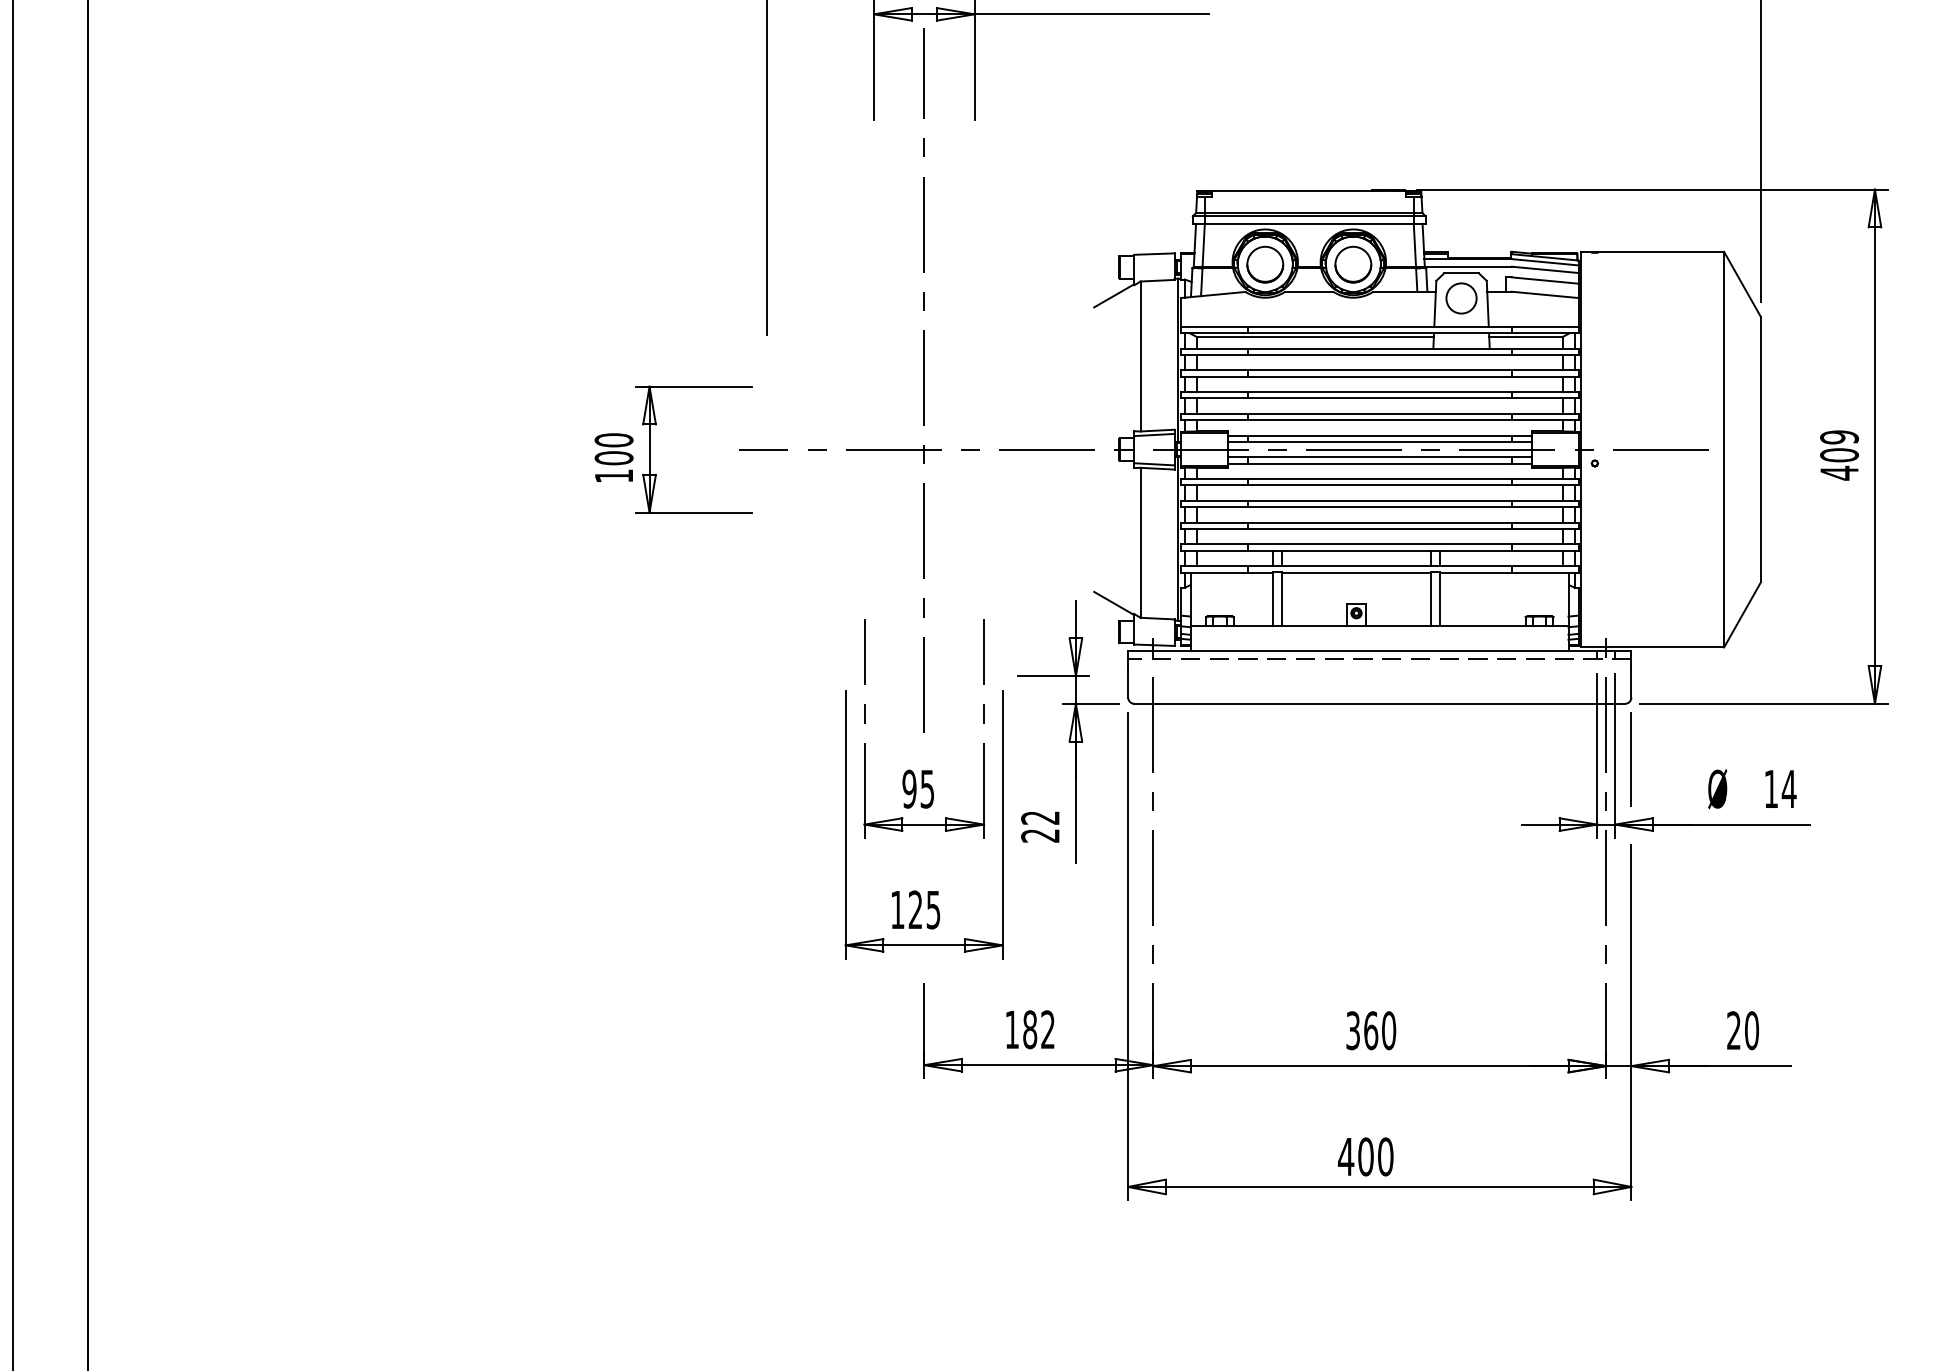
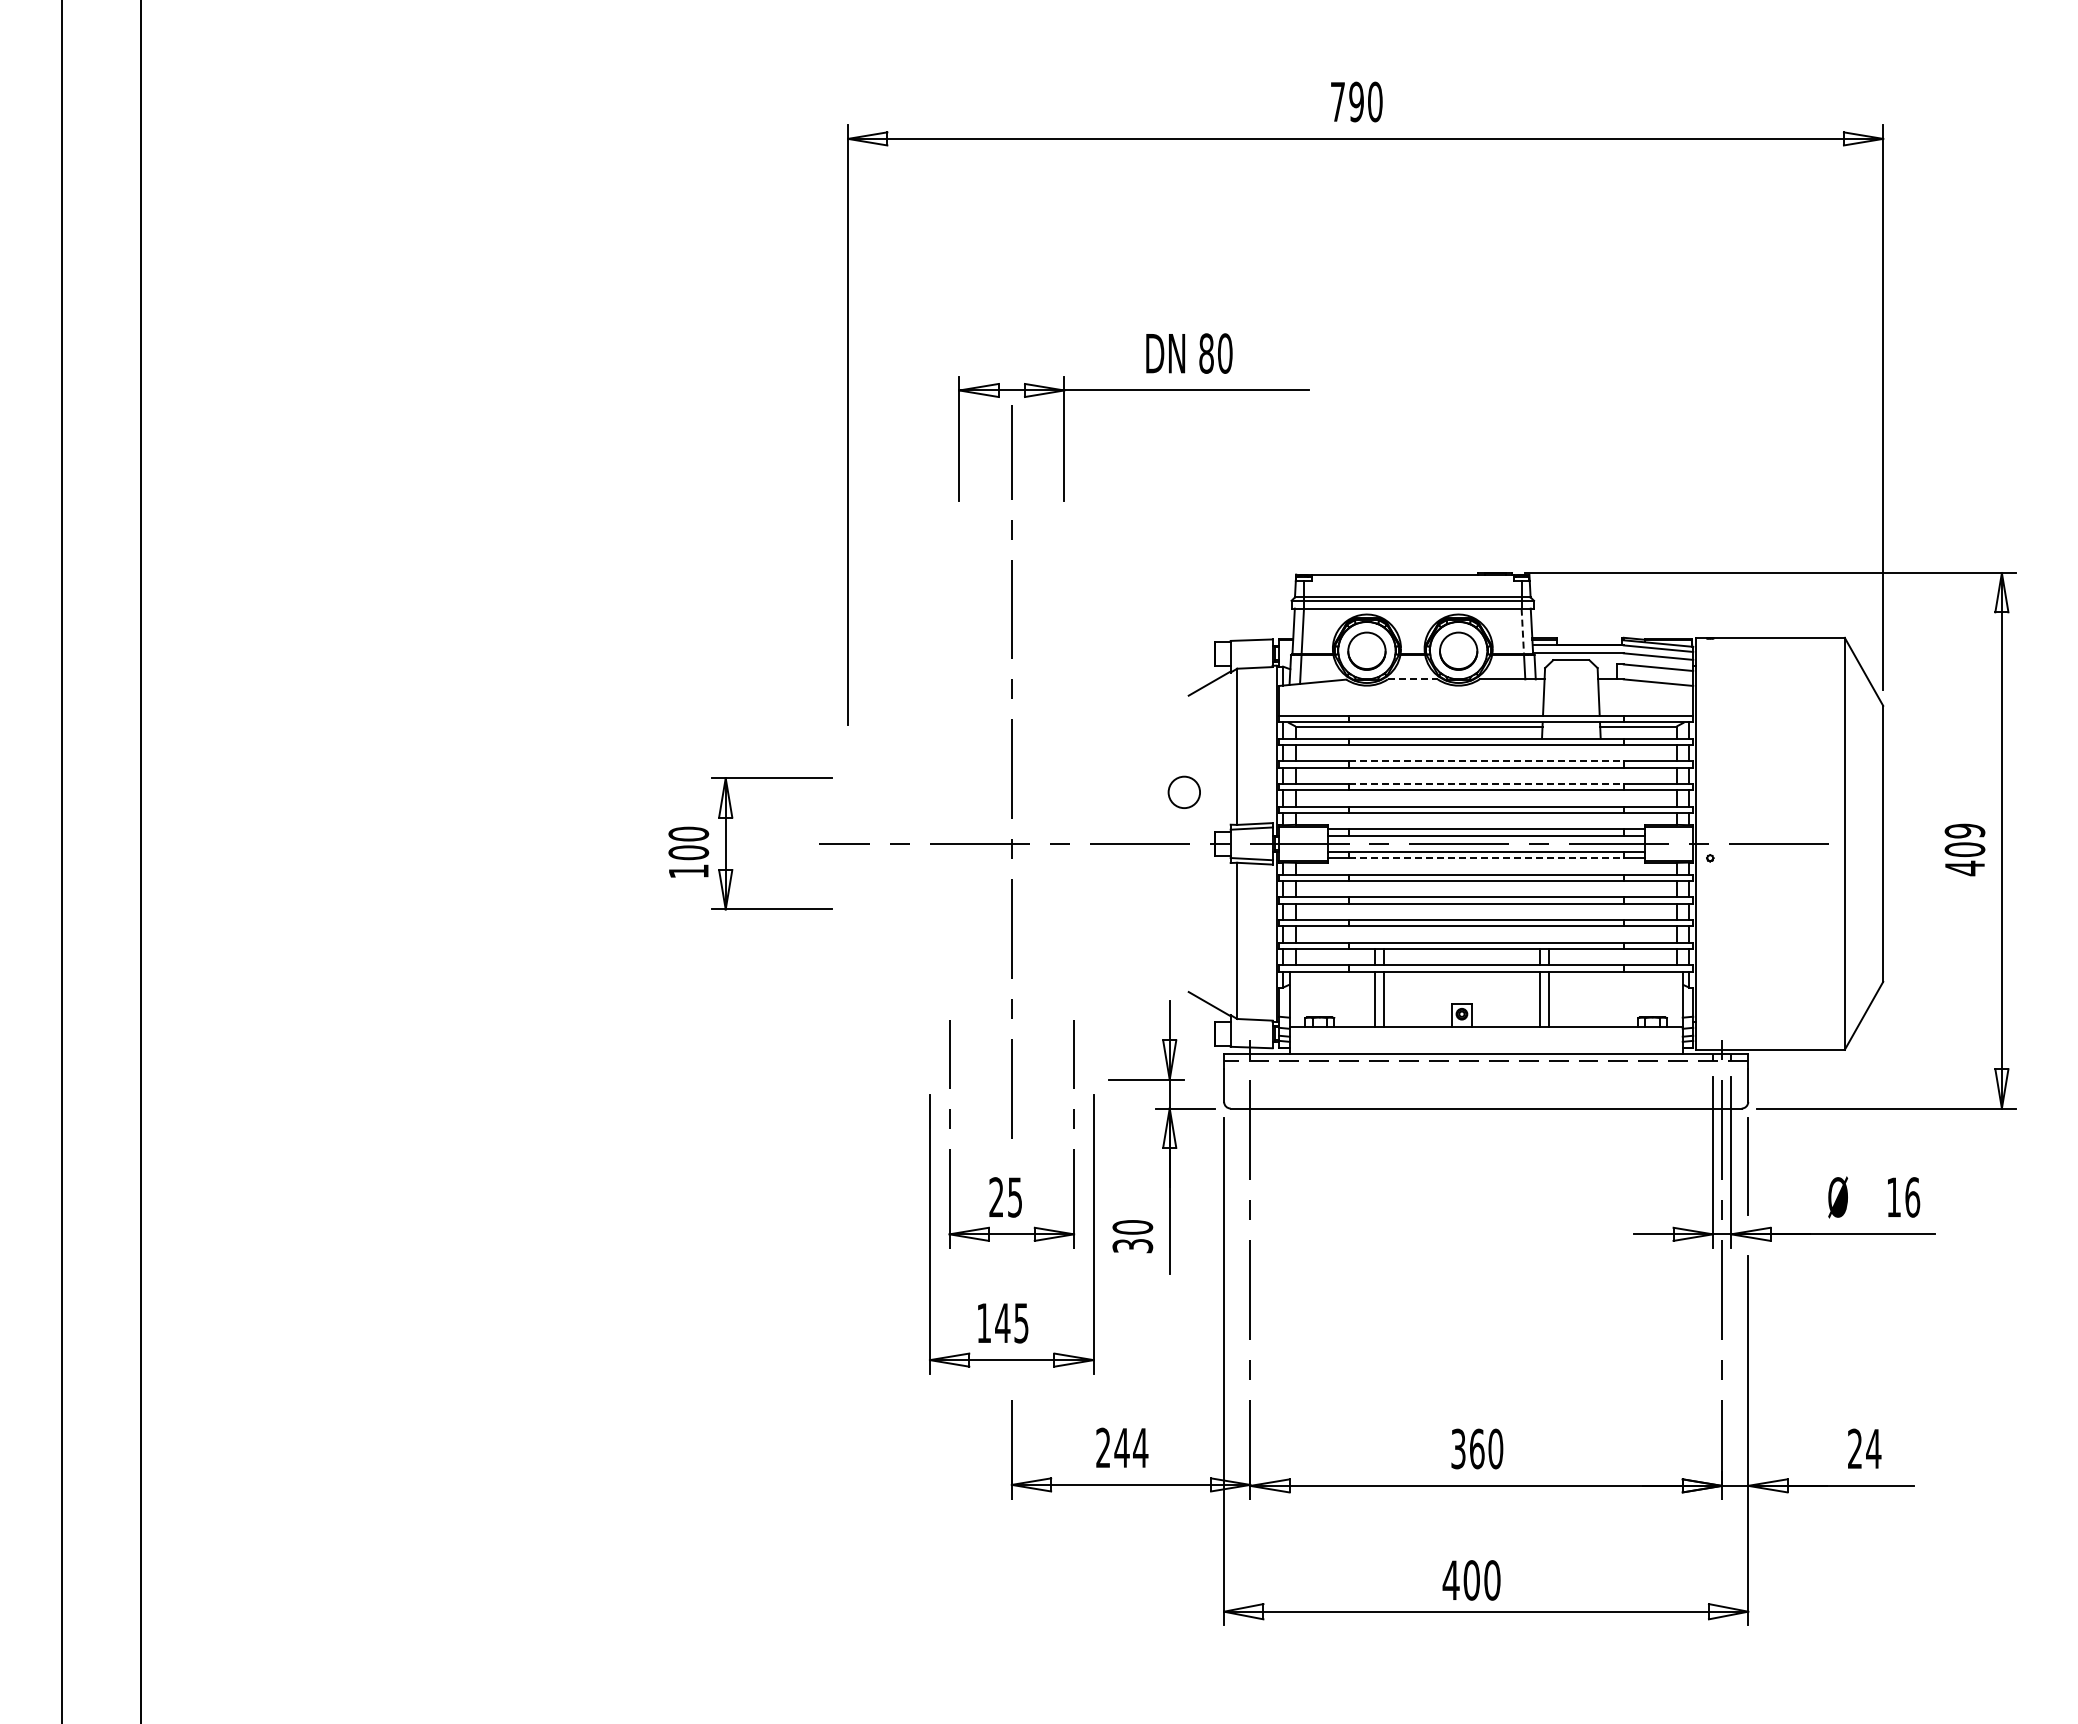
line: (1414, 245) -> (1522, 631), solid -> dashed
line: (1309, 291) -> (1412, 679), solid -> dashed
circle: (1460, 297) -> (1183, 791), moved
line: (1380, 370) -> (1486, 761), solid -> dashed
line: (1380, 391) -> (1486, 783), solid -> dashed
line: (1380, 463) -> (1486, 858), solid -> dashed
text: (909, 789) -> (996, 1197), 95 -> 25
text: (1789, 789) -> (1912, 1197), 14 -> 16
text: (1040, 826) -> (1132, 1236), 22 -> 30
text: (915, 909) -> (1002, 1322), 125 -> 145
text: (1030, 1029) -> (1122, 1447), 182 -> 244
text: (1751, 1030) -> (1873, 1448), 20 -> 24

